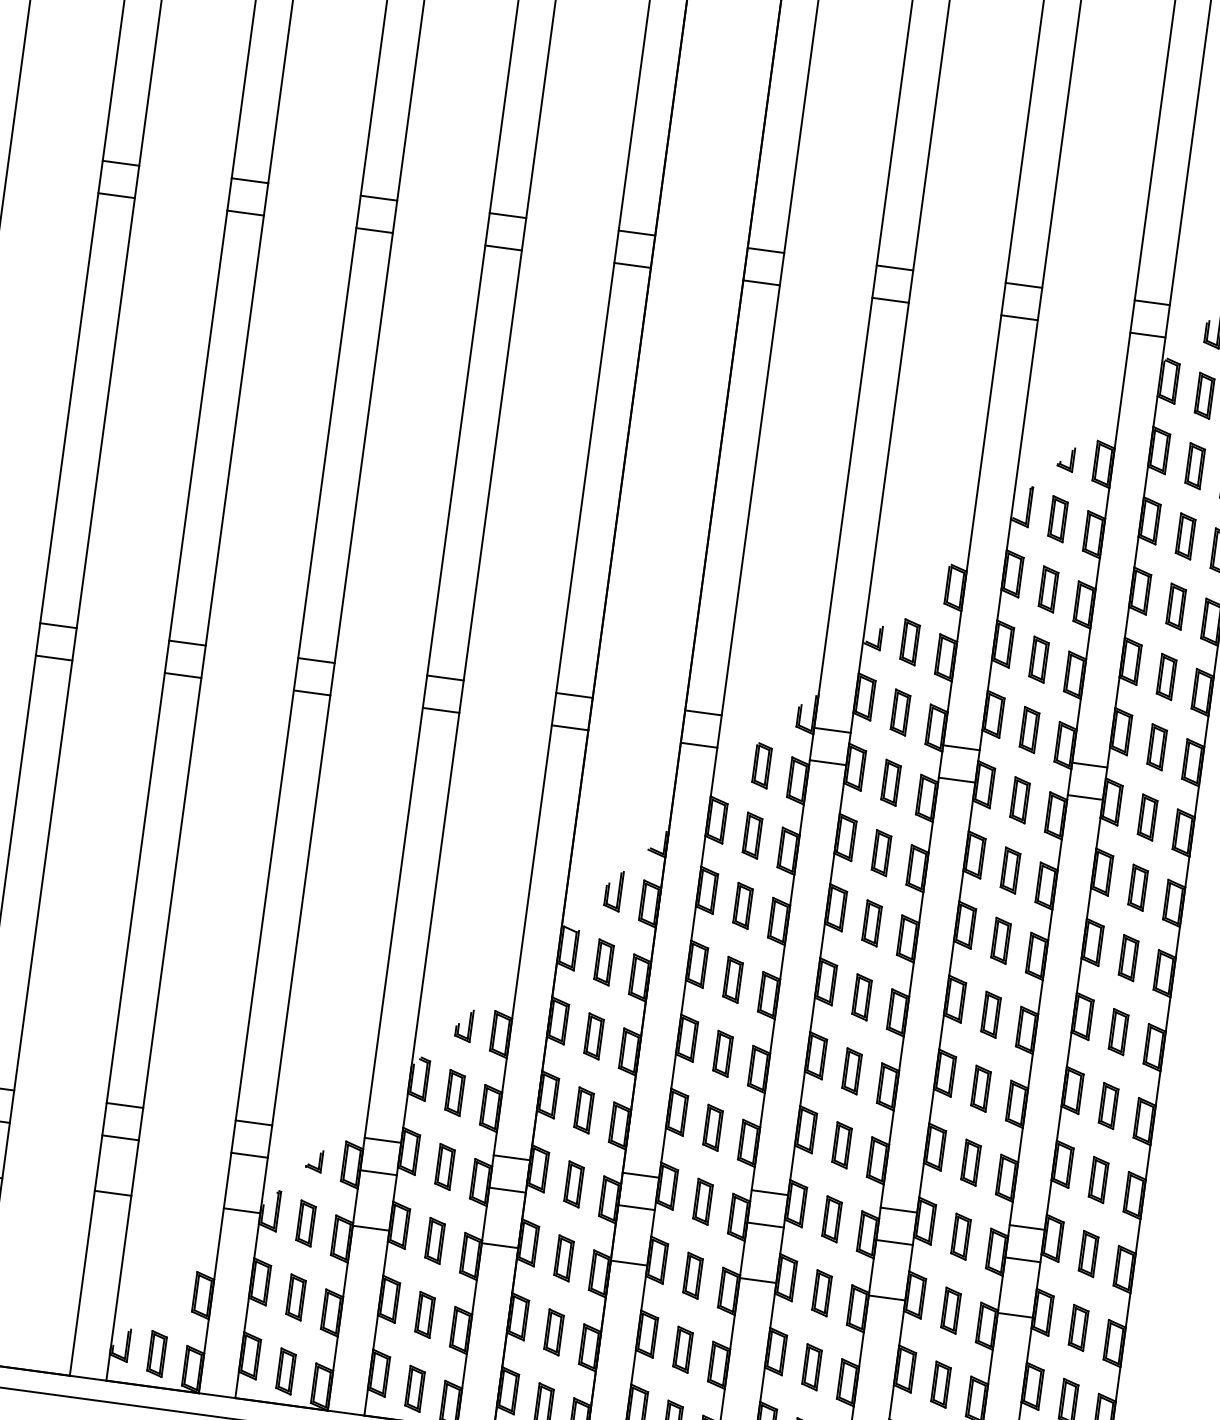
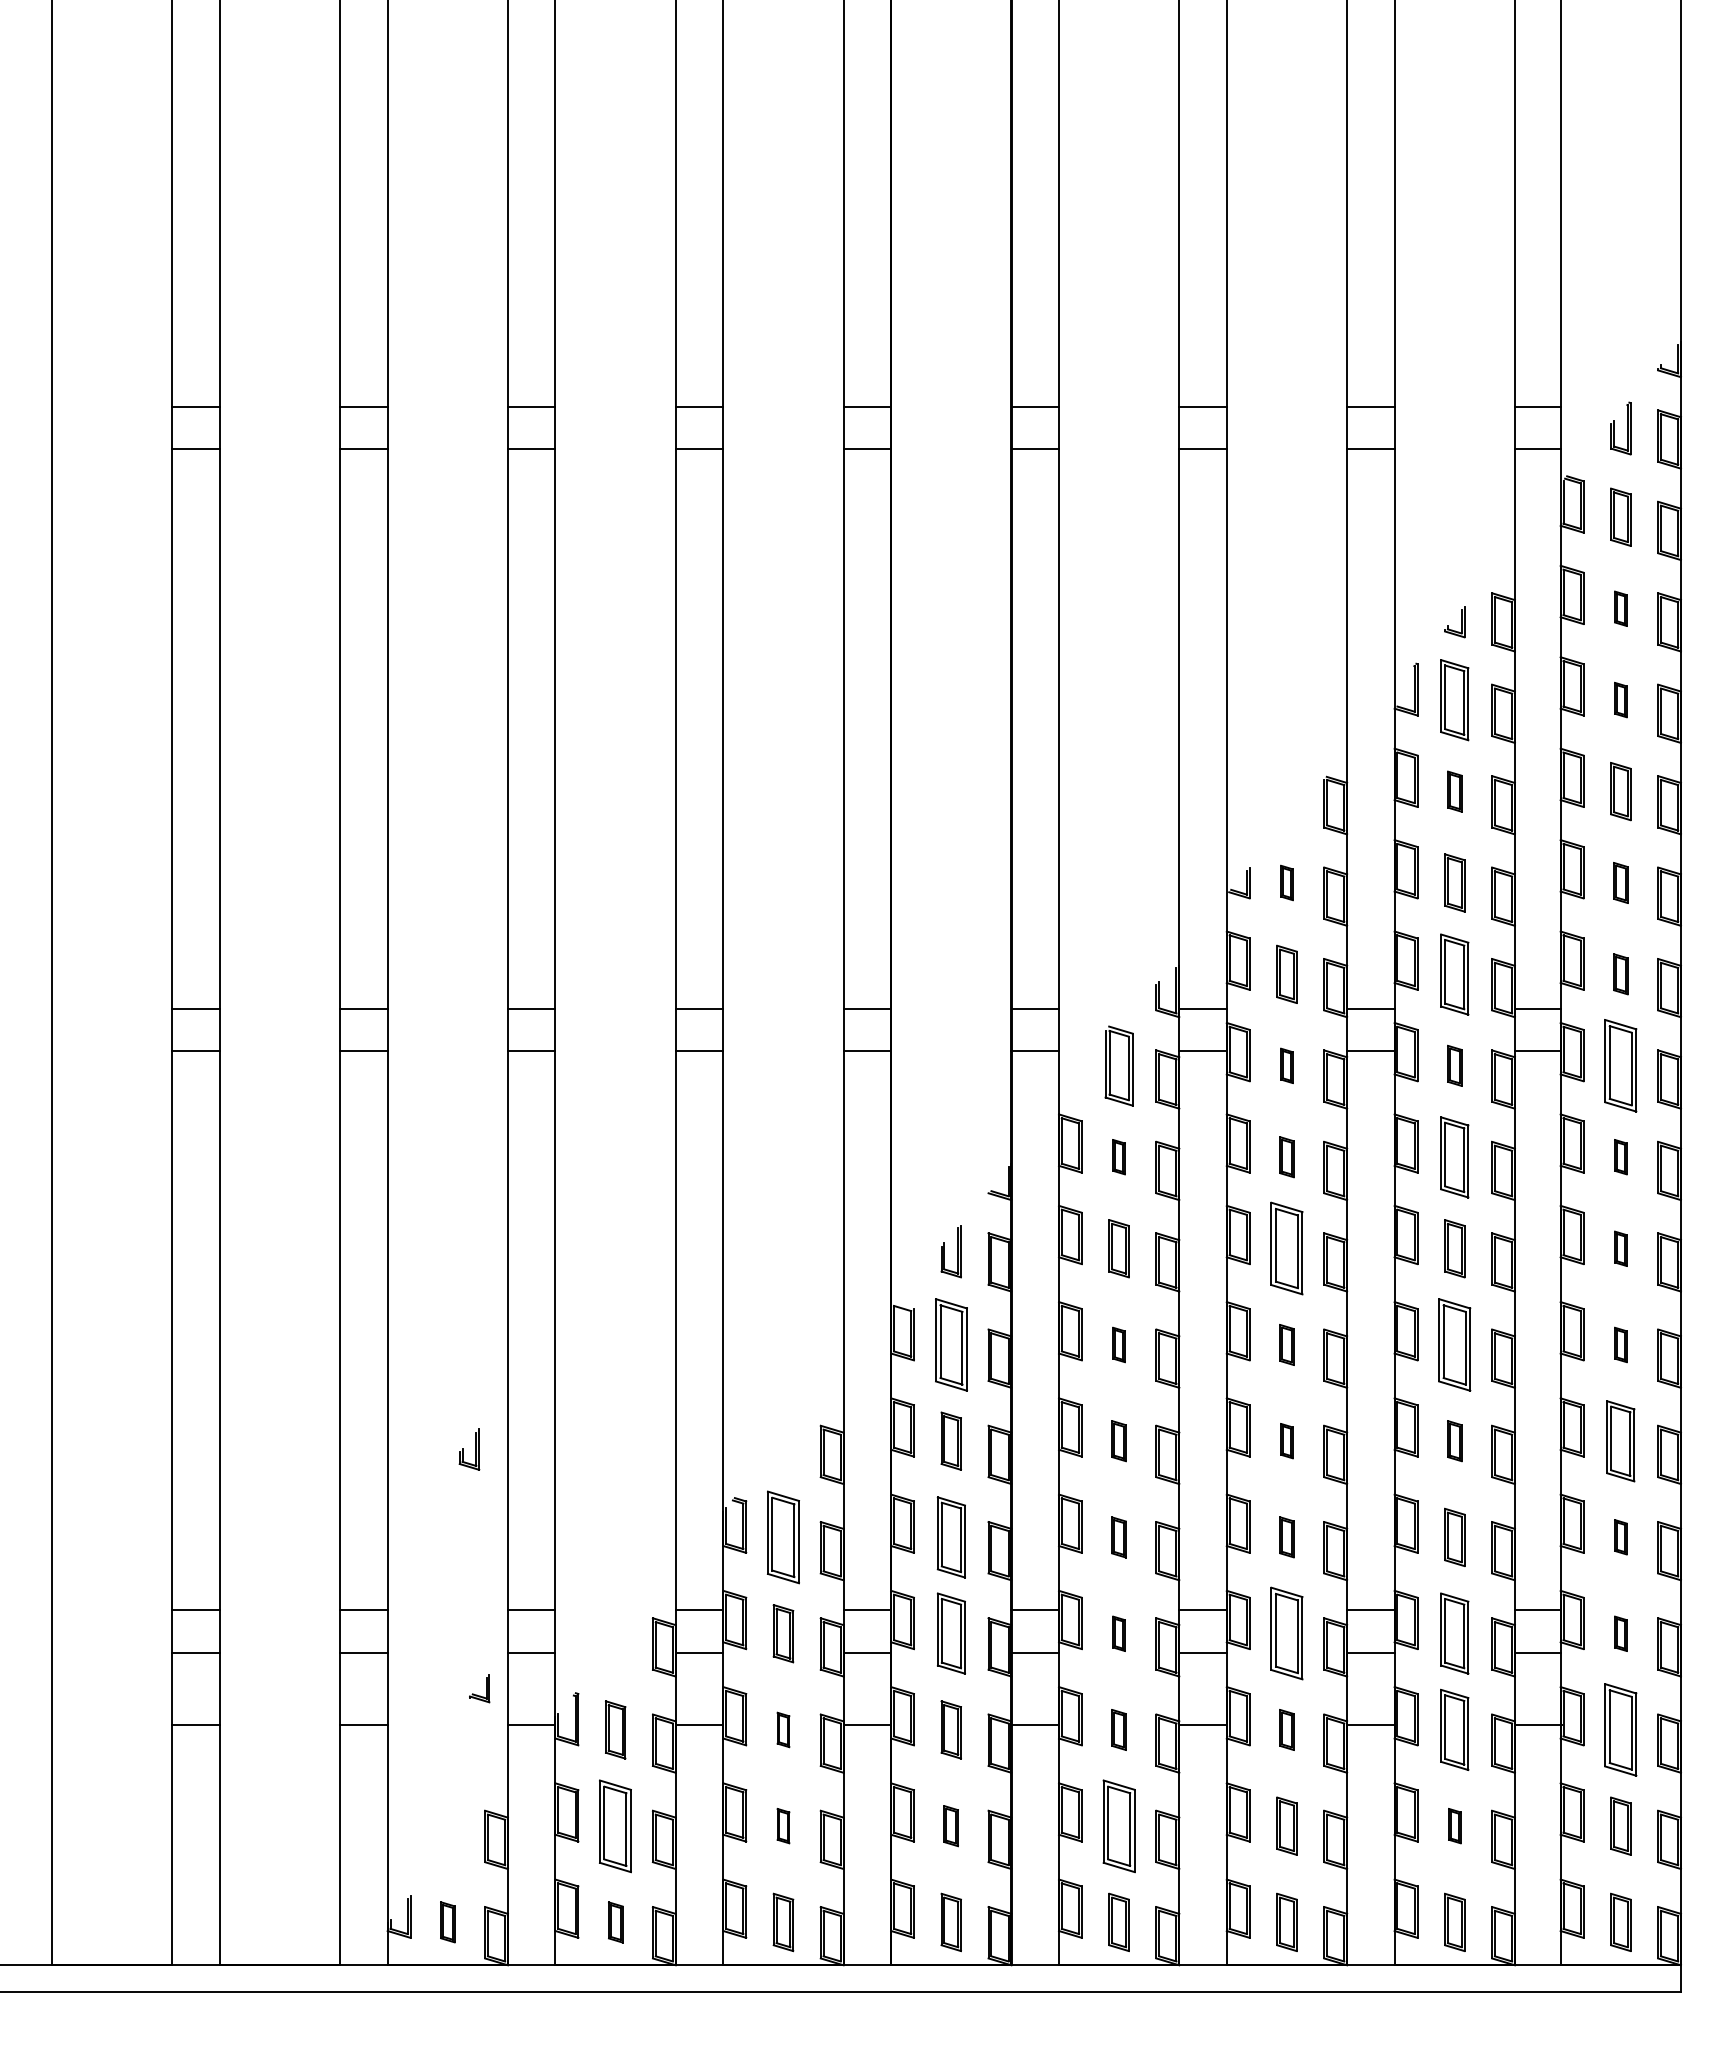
part: (1194, 465) -> (1620, 608), size x0.6
part: (1057, 518) -> (1454, 699), size x1.4
part: (1185, 535) -> (1620, 699), size x0.6
part: (1048, 589) -> (1454, 791), size x0.7
part: (909, 641) -> (1286, 882), size x0.6
part: (1166, 676) -> (1620, 882), size x0.7
part: (1029, 729) -> (1454, 973), size x1.4
part: (1157, 746) -> (1620, 973), size x0.7
part: (761, 765) -> (1118, 1066), size x1.4
part: (890, 782) -> (1286, 1065), size x0.6
part: (1019, 799) -> (1454, 1065), size x0.7
part: (1147, 817) -> (1620, 1065), size x1.6
part: (752, 835) -> (1118, 1156), size x0.6
part: (881, 852) -> (1286, 1156), size x0.7
part: (1010, 869) -> (1454, 1156), size x1.4
part: (1137, 887) -> (1620, 1156), size x0.6
part: (871, 923) -> (1286, 1248), size x1.6
part: (1128, 957) -> (1620, 1248), size x0.6
part: (603, 962) -> (950, 1344), size x1.6
part: (732, 979) -> (1118, 1344), size x0.6
part: (861, 996) -> (1286, 1344), size x0.7
part: (990, 1014) -> (1454, 1344), size x1.6
part: (464, 1025) -> (469, 1449), moved
part: (1118, 1031) -> (1620, 1344), size x0.6
part: (722, 1053) -> (1118, 1440), size x0.7
part: (851, 1070) -> (1286, 1440), size x0.6
part: (980, 1088) -> (1454, 1440), size x0.7
part: (455, 1093) -> (783, 1537), size x1.6
part: (1108, 1105) -> (1620, 1440), size x1.4
part: (583, 1110) -> (950, 1537), size x1.4
part: (712, 1127) -> (1118, 1537), size x0.7
part: (841, 1144) -> (1286, 1536), size x0.7
part: (312, 1165) -> (477, 1694), moved
part: (1098, 1179) -> (1620, 1536), size x0.6
part: (573, 1184) -> (950, 1633), size x1.4
part: (702, 1201) -> (1118, 1633), size x0.6
part: (831, 1219) -> (1286, 1633), size x1.6
part: (960, 1236) -> (1454, 1633), size x1.4
part: (435, 1240) -> (783, 1729), size x0.6
part: (1088, 1253) -> (1620, 1633), size x0.6
part: (692, 1275) -> (1118, 1729), size x0.7
part: (821, 1292) -> (1286, 1729), size x0.7
part: (296, 1296) -> (615, 1825), size x1.6
part: (950, 1310) -> (1454, 1729), size x1.4
part: (425, 1314) -> (783, 1825), size x0.6
part: (1078, 1327) -> (1620, 1729), size x1.6
part: (553, 1331) -> (950, 1825), size x0.7
part: (682, 1349) -> (1118, 1825), size x1.6
part: (156, 1353) -> (447, 1921), size x0.7
part: (285, 1371) -> (615, 1922), size x0.7
part: (940, 1384) -> (1454, 1825), size x0.6

